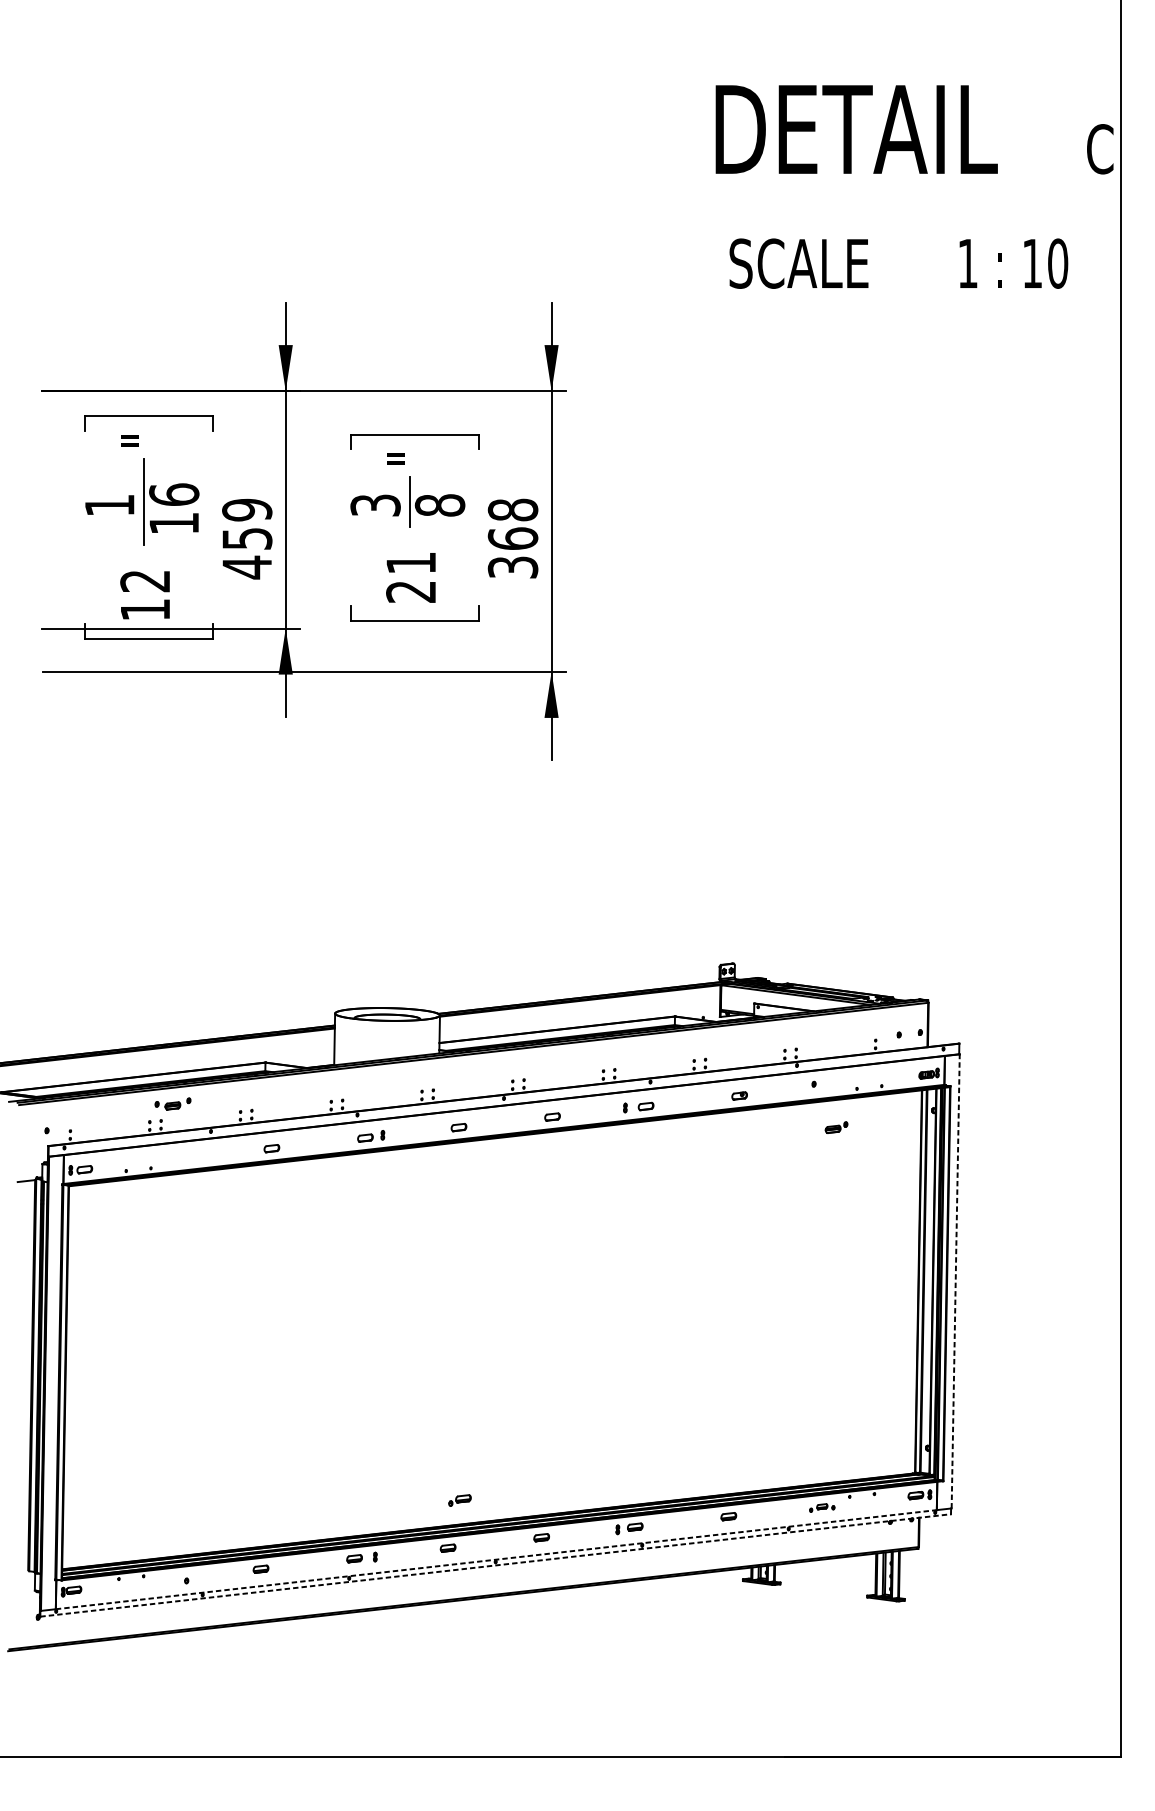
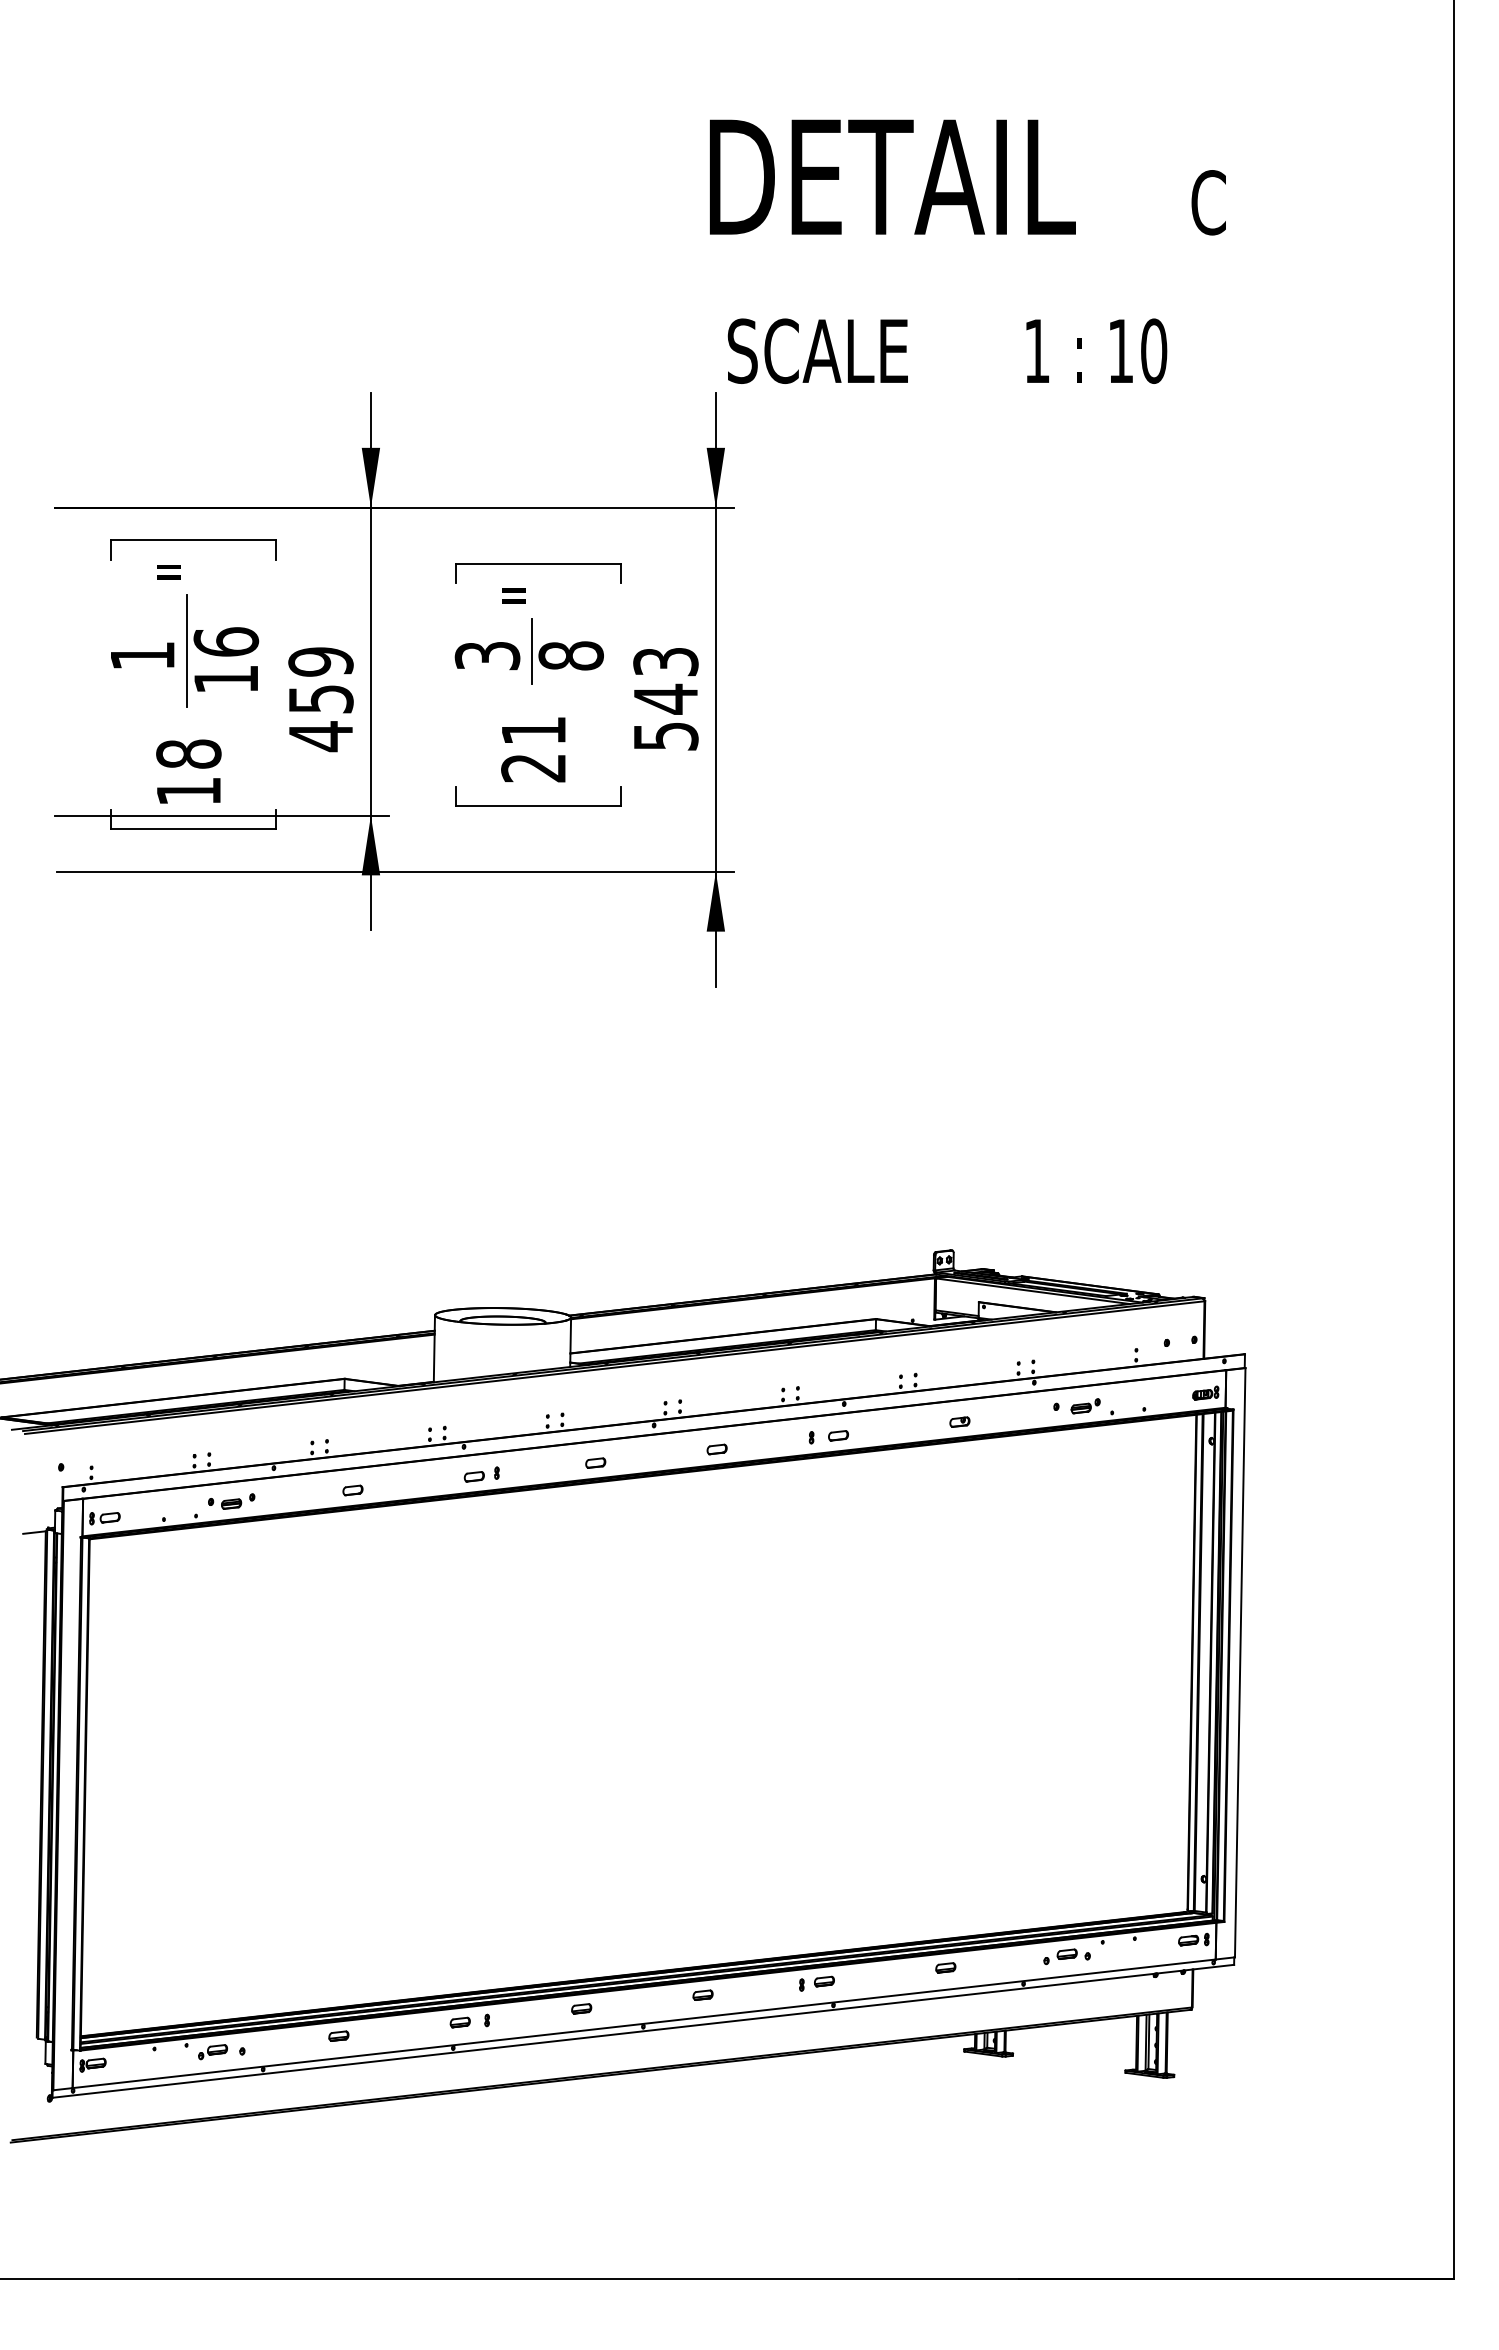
text: (914, 186) -> (967, 251), moved
text: (512, 538) -> (665, 698), 368 -> 543
text: (145, 580) -> (188, 753), 12 -> 18
part: (172, 1103) -> (231, 1501), moved
part: (836, 1127) -> (1085, 1406), moved
line: (955, 1281) -> (1240, 1662), dashed -> solid
part: (459, 1500) -> (212, 2052), moved
part: (821, 1507) -> (1066, 1956), size x1.43
line: (496, 1559) -> (644, 2023), dashed -> solid
line: (495, 1565) -> (643, 2031), dashed -> solid

